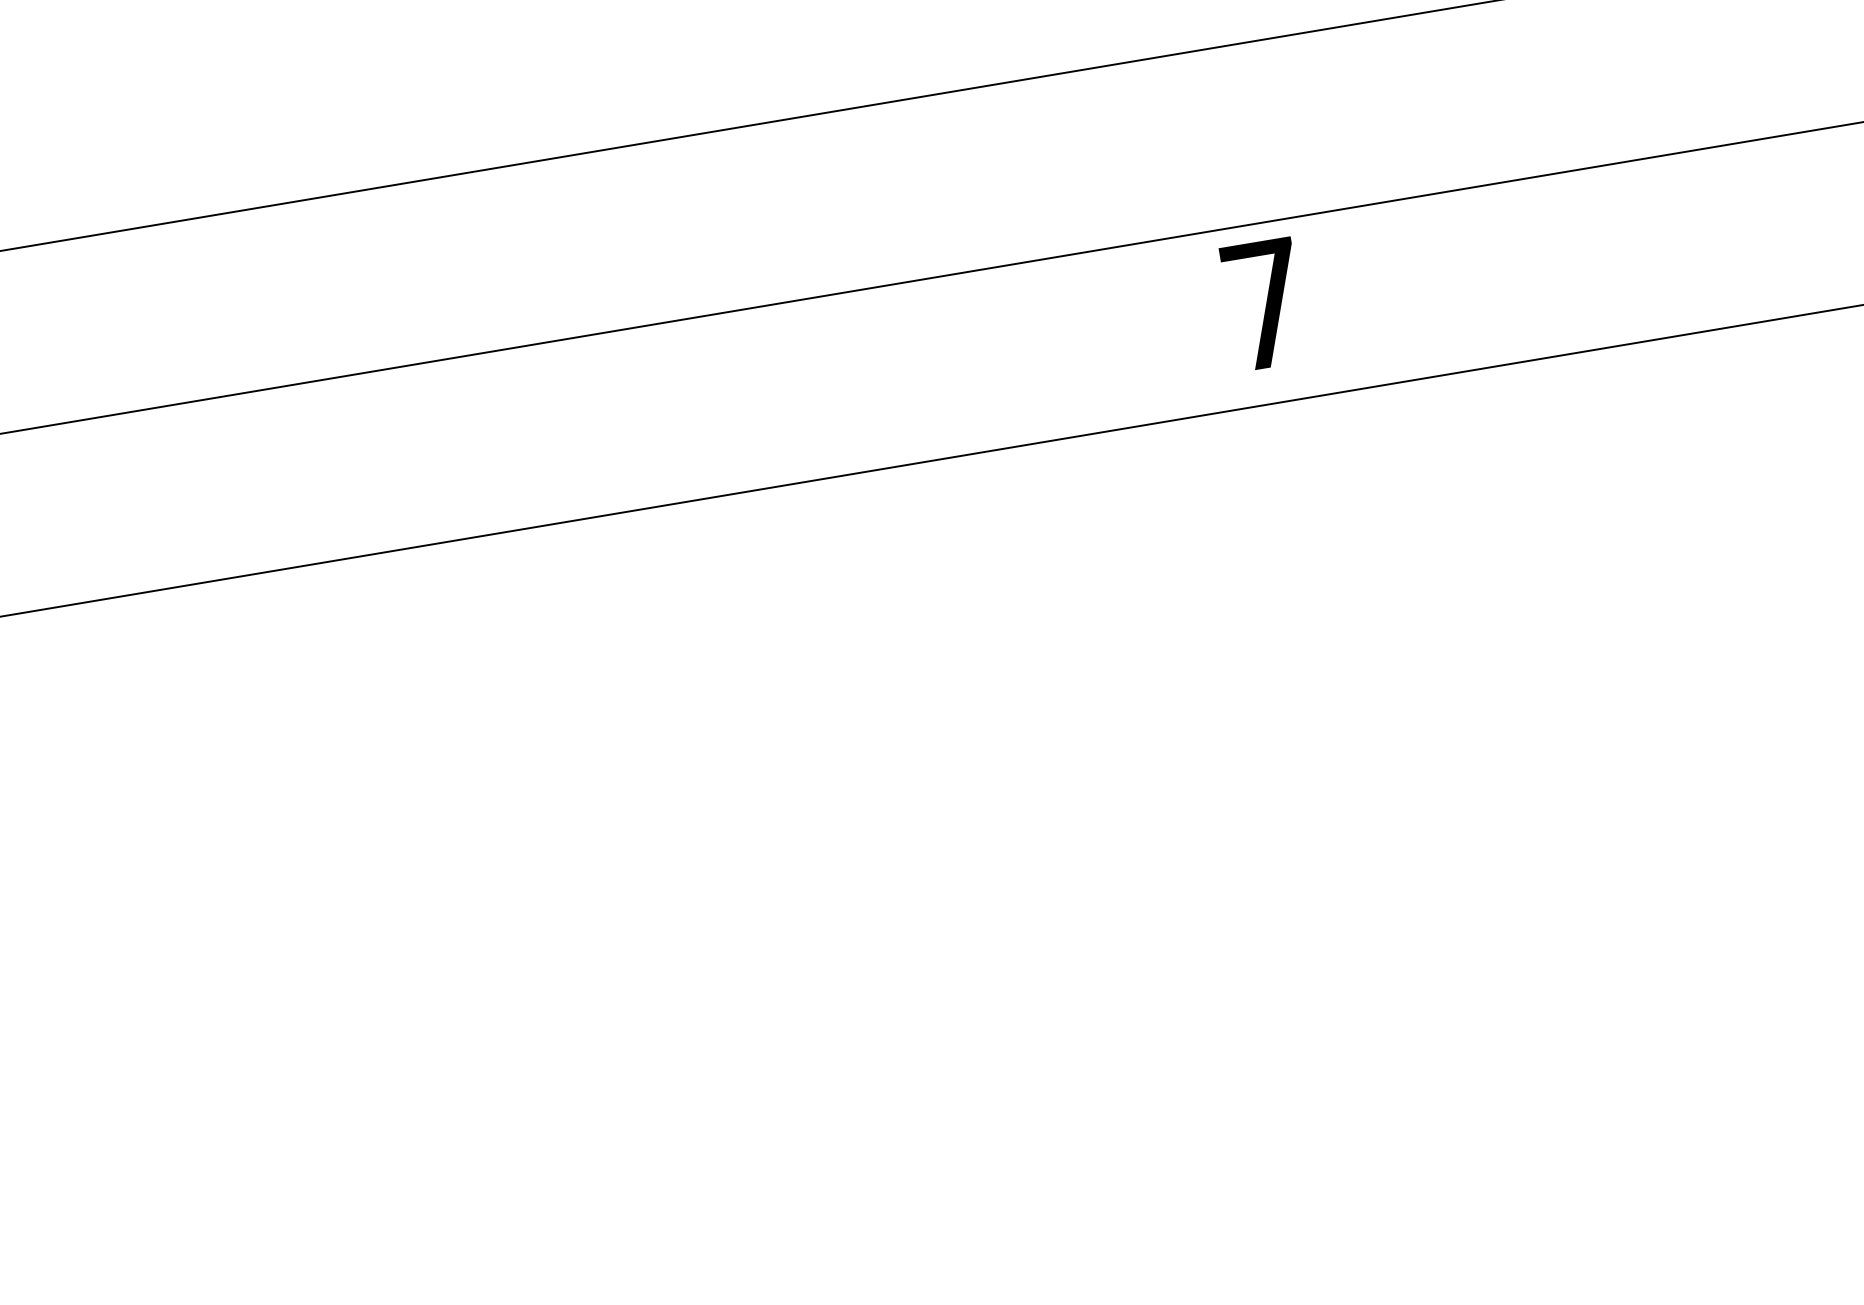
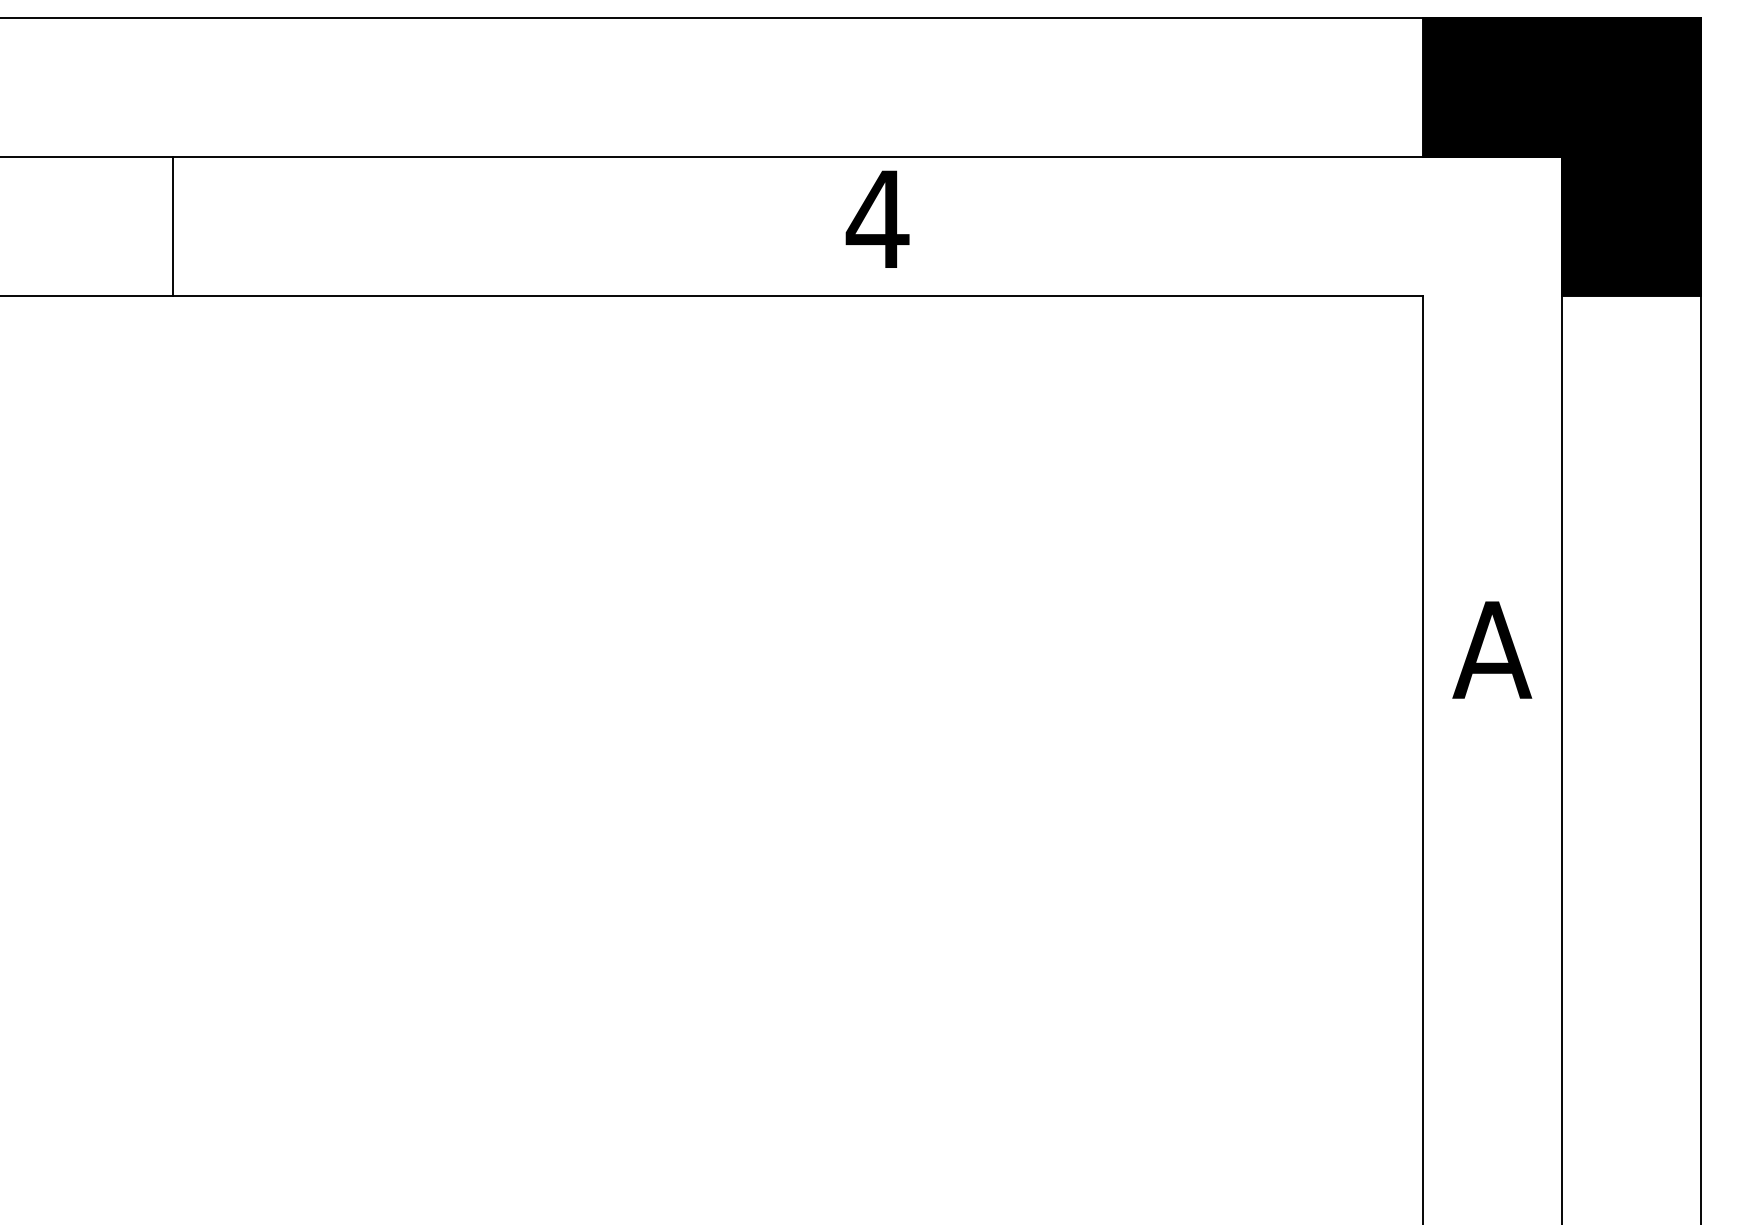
text: (1264, 303) -> (877, 218), 7 -> 4
line: (364, 463) -> (173, 225), added

